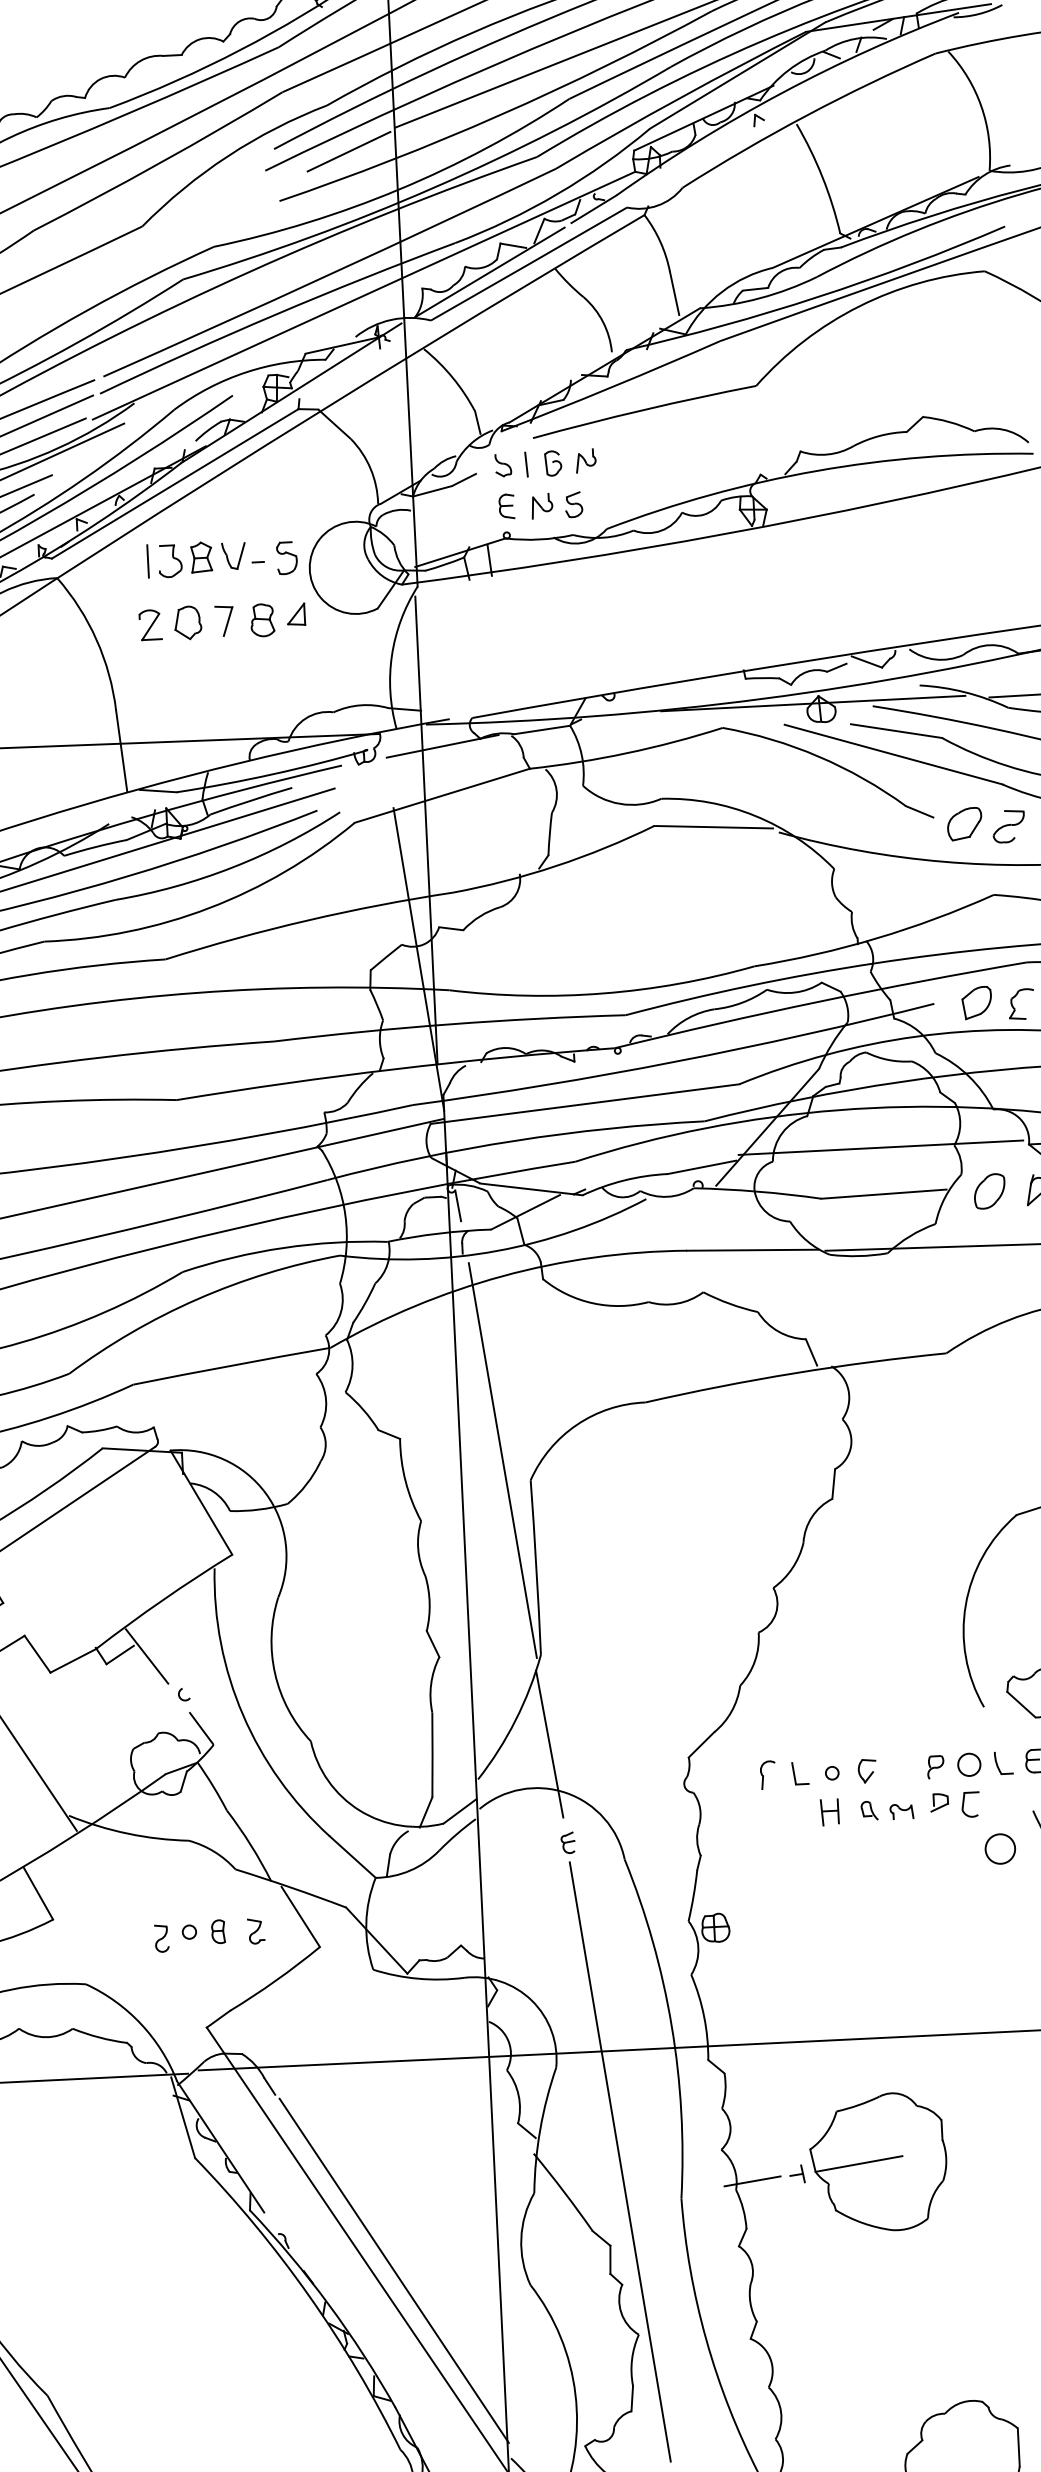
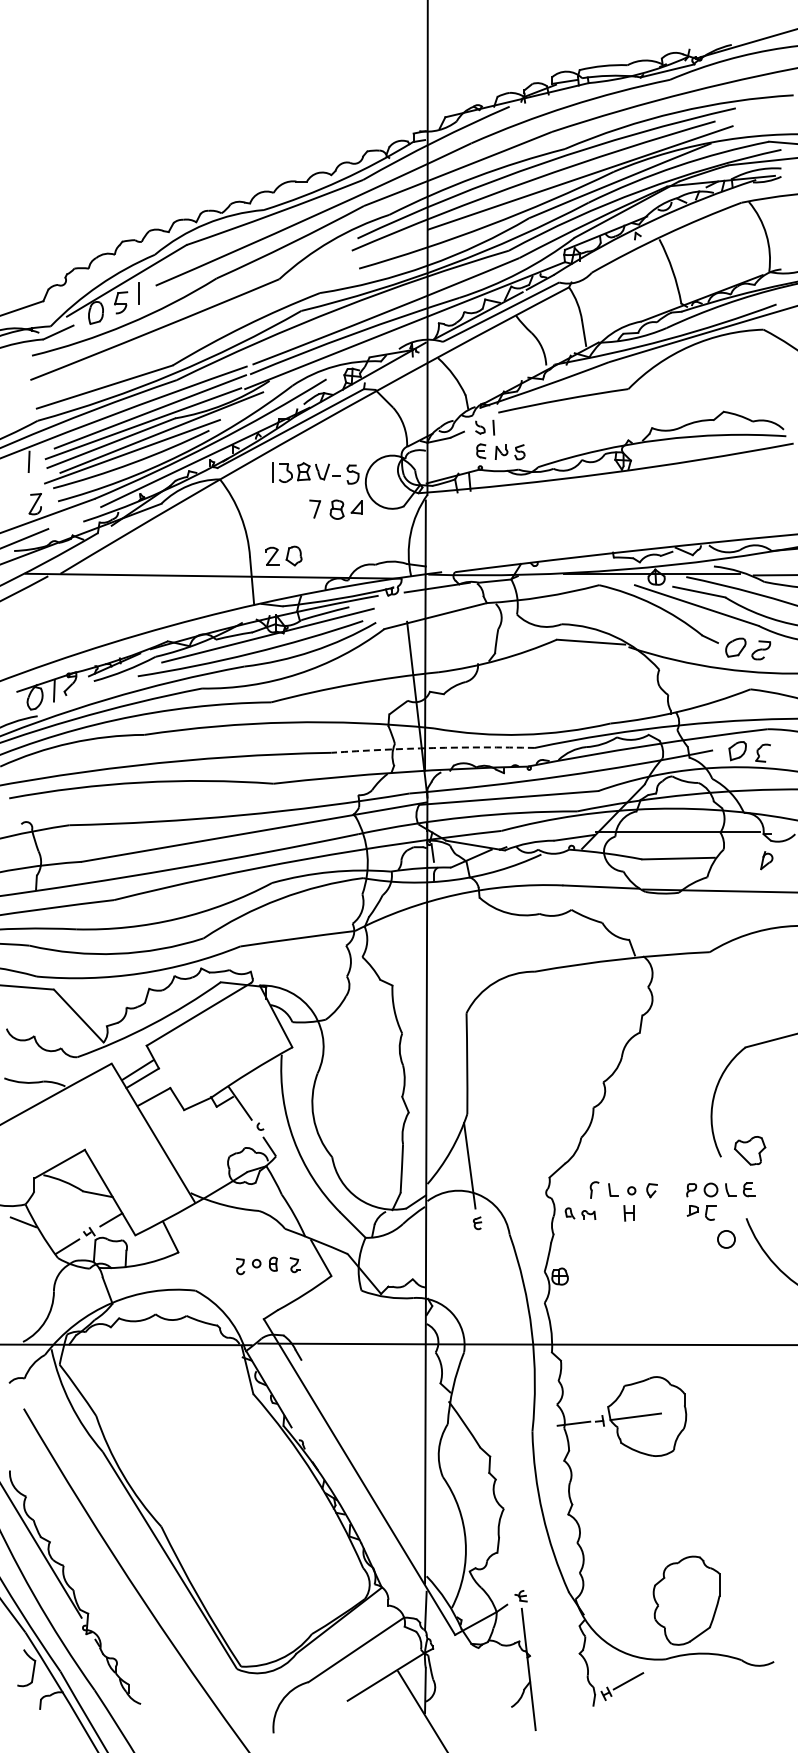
line: (348, 152) -> (400, 242), removed
part: (569, 462) -> (518, 427), removed
part: (169, 622) -> (283, 555), moved
arc: (450, 1025) -> (433, 748), solid -> dashed
part: (989, 1190) -> (739, 859), removed
line: (501, 1459) -> (450, 1000), removed
part: (887, 1809) -> (580, 1213), moved
line: (618, 2161) -> (497, 1408), removed
line: (393, 2270) -> (364, 1464), removed

